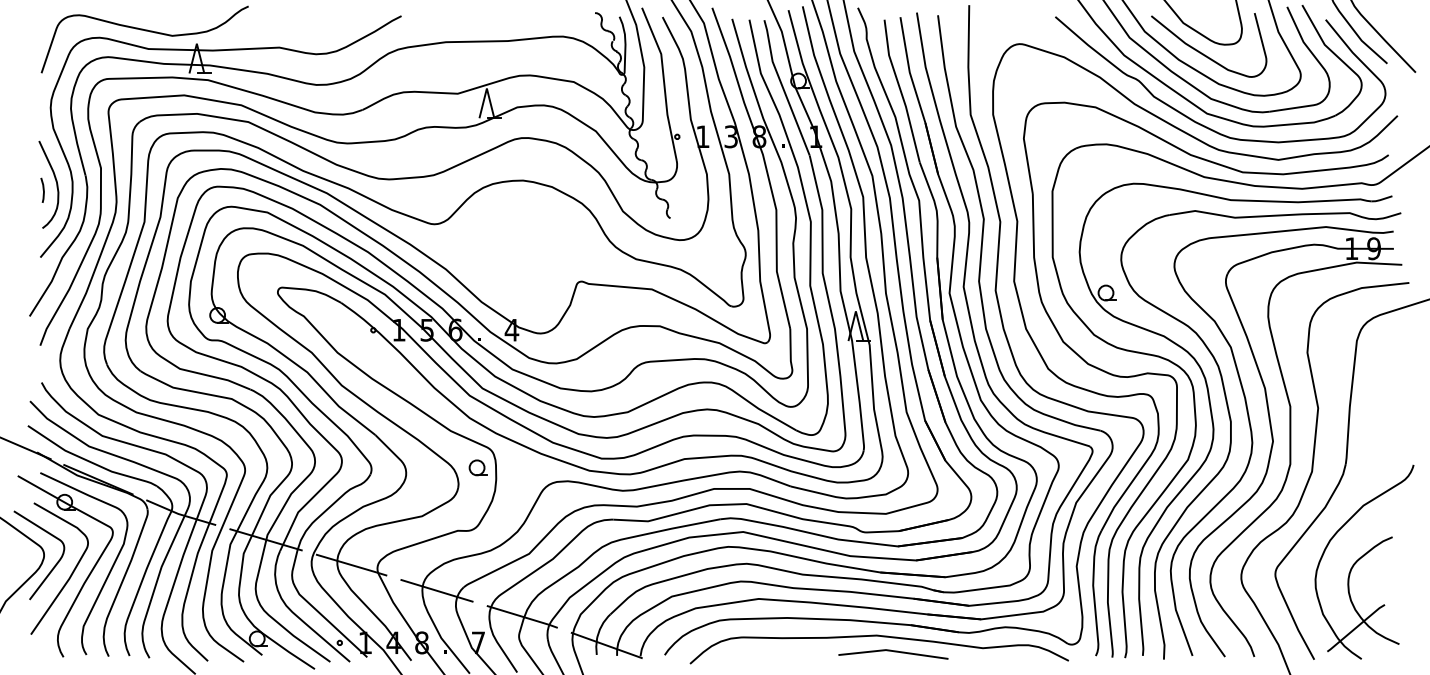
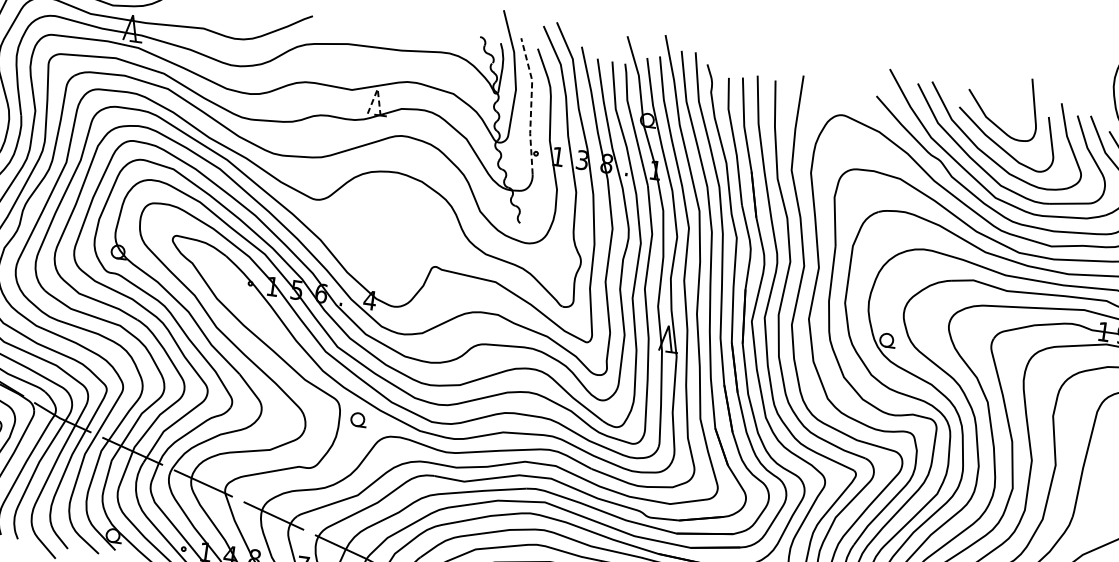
line: (664, 82) -> (531, 105), solid -> dashed
line: (486, 88) -> (377, 88), solid -> dashed
part: (477, 467) -> (358, 419), moved

